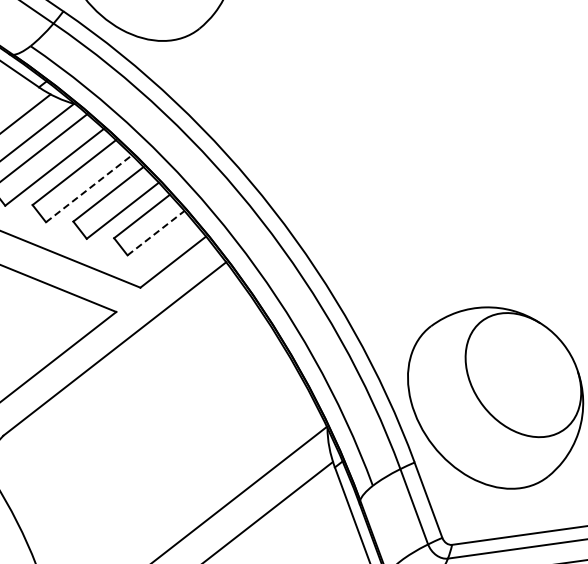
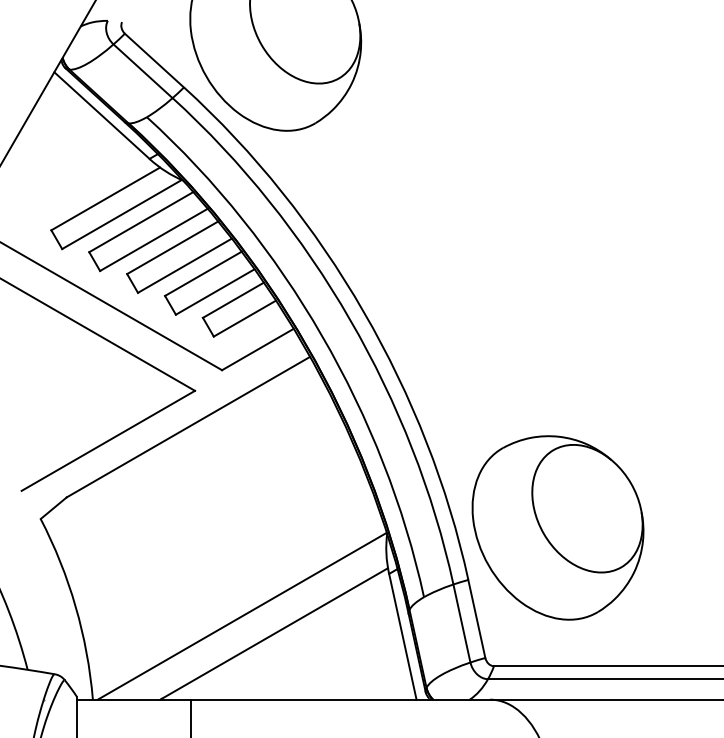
line: (89, 188) -> (185, 265), dashed -> solid
line: (155, 233) -> (244, 318), dashed -> solid

